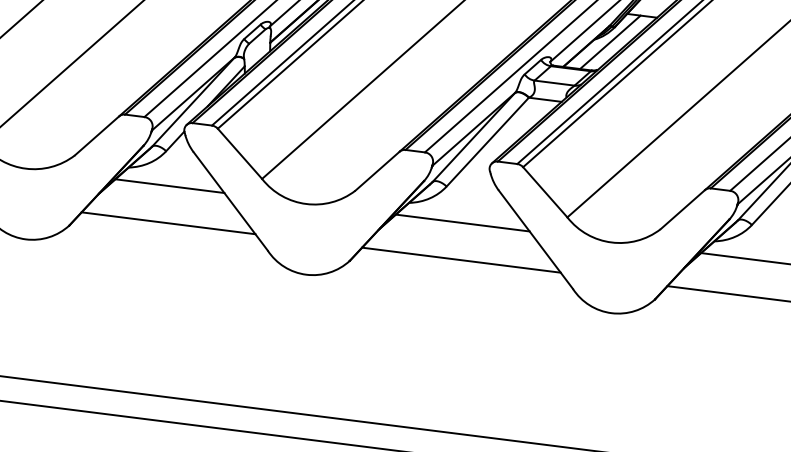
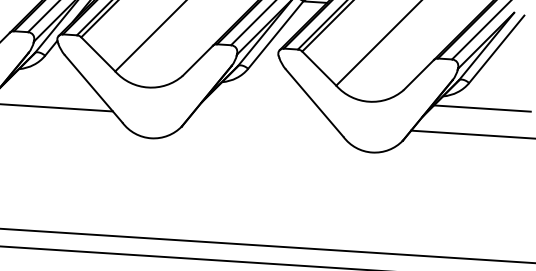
line: (169, 186) -> (49, 80), removed
line: (462, 222) -> (261, 93), removed
line: (461, 259) -> (262, 120), removed

